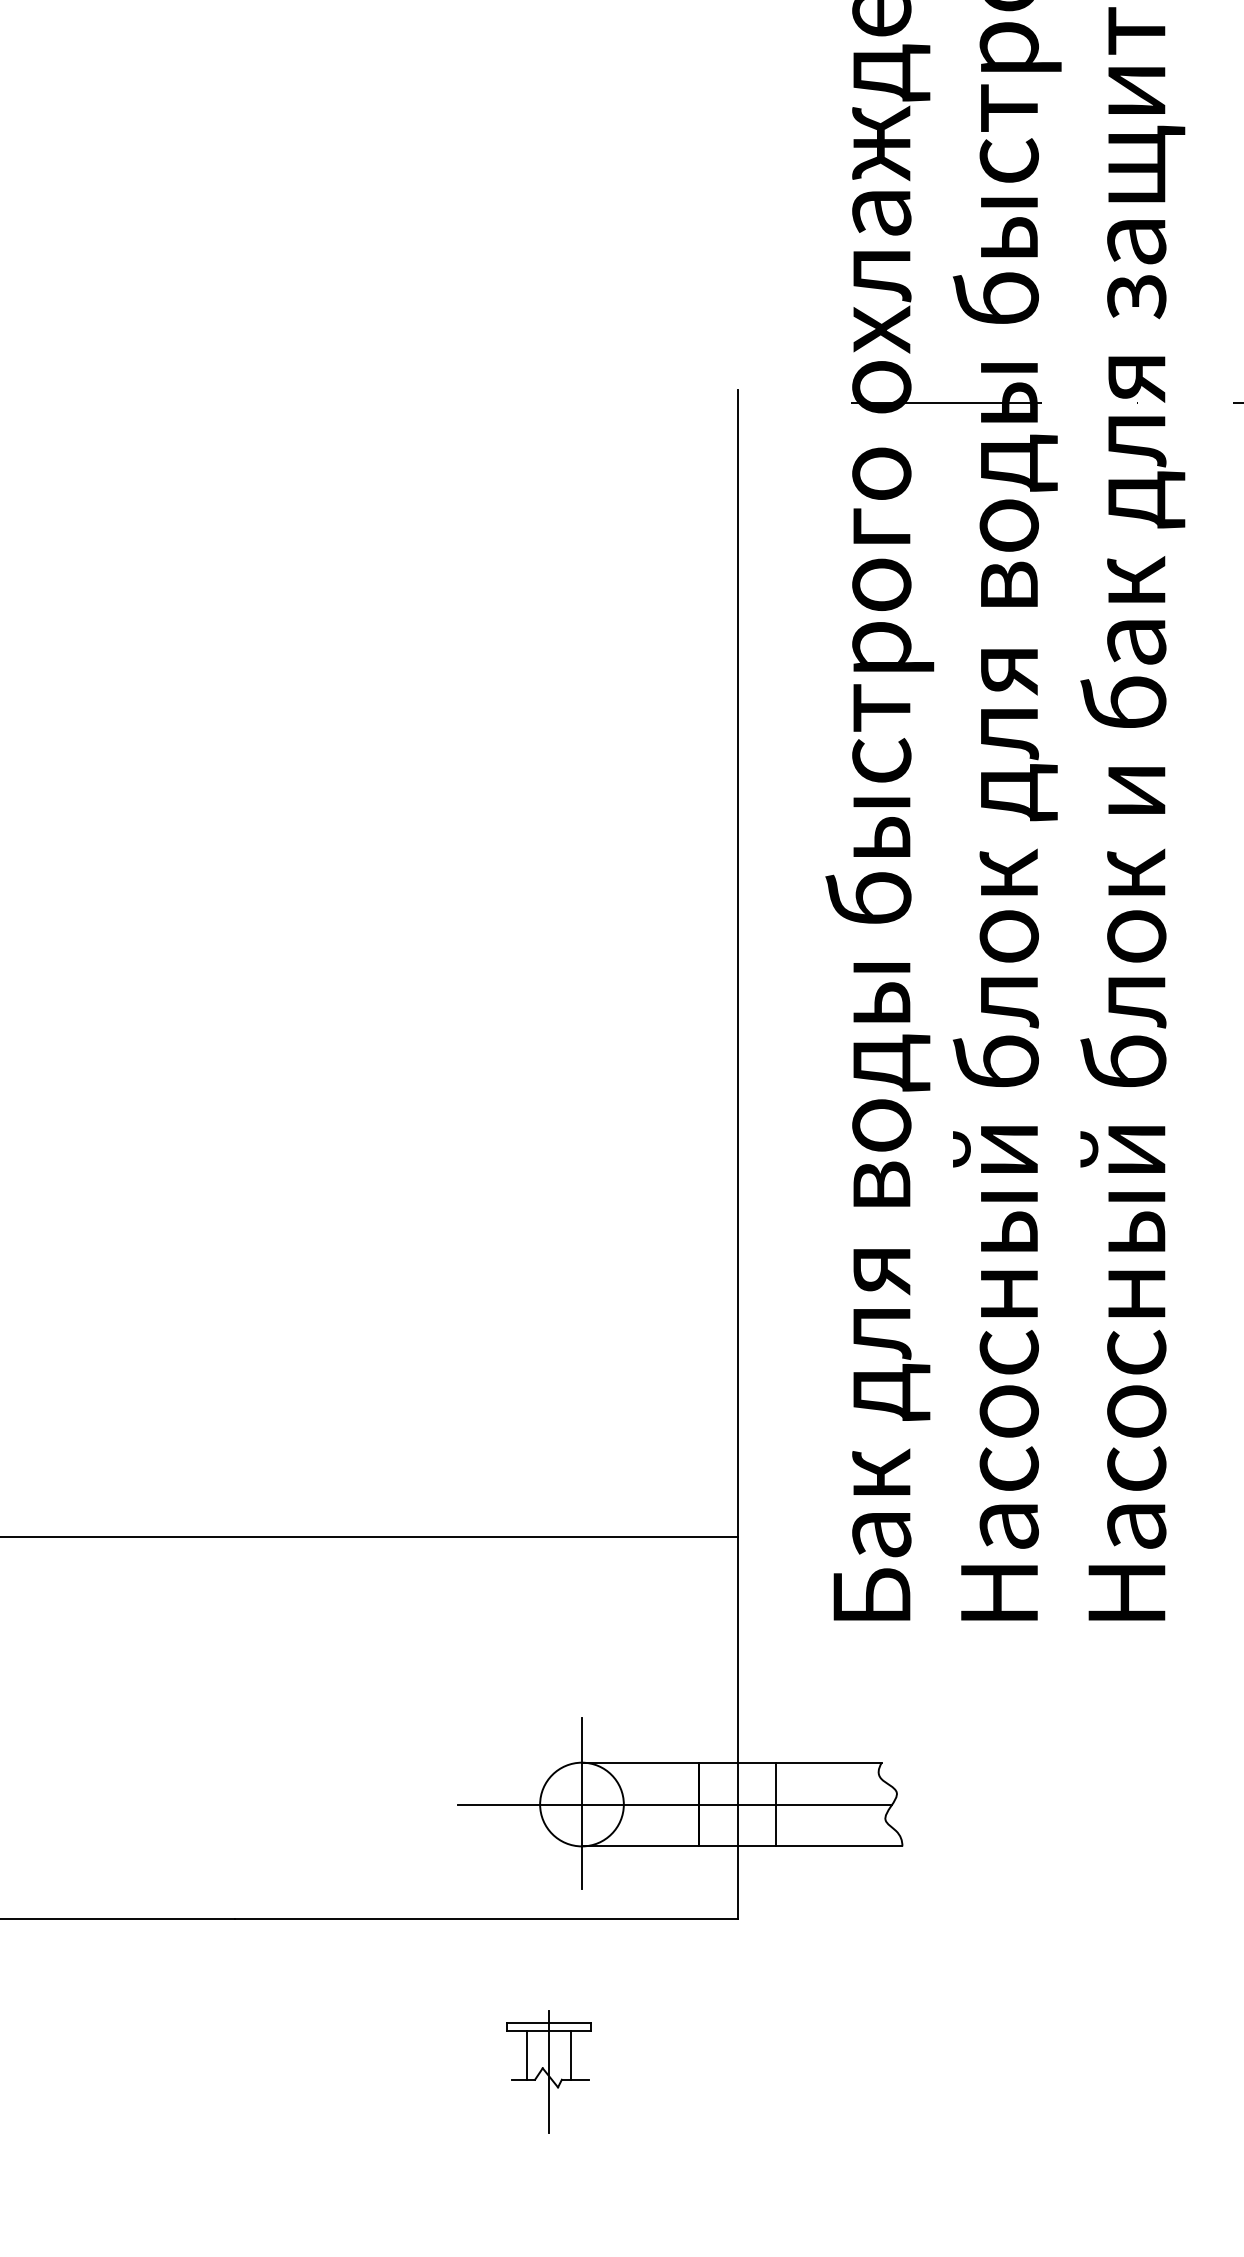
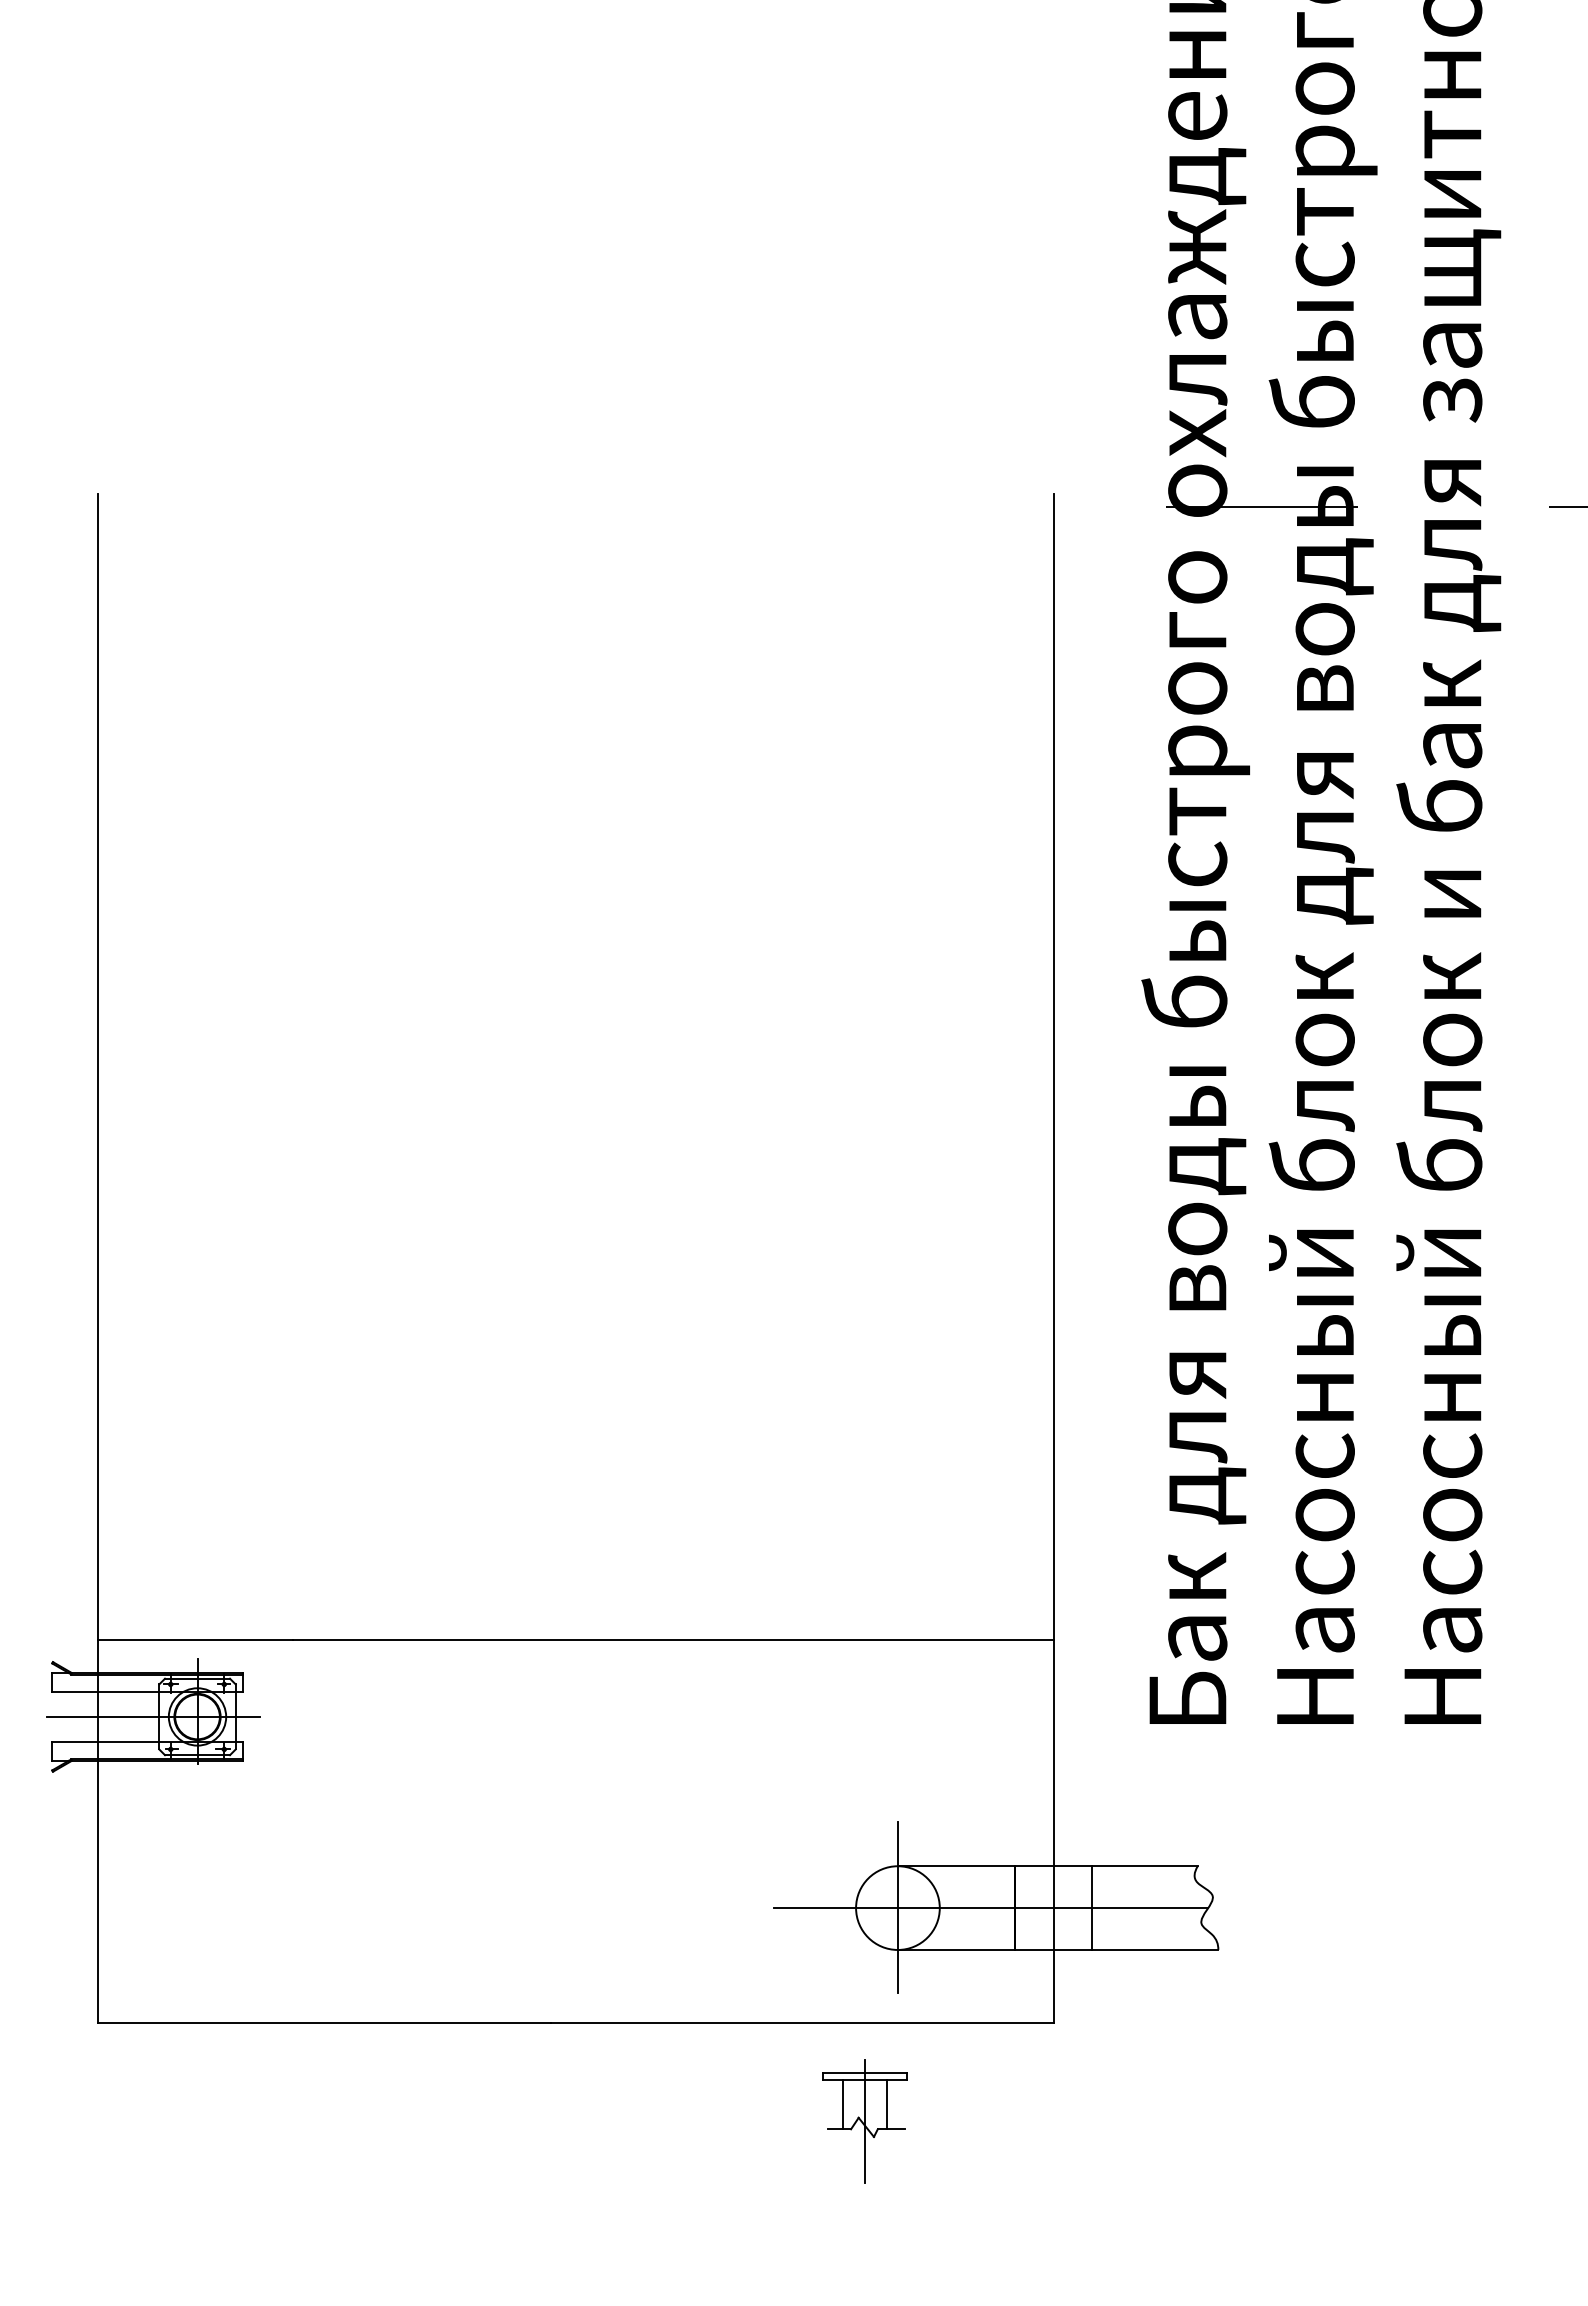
part: (548, 2071) -> (864, 2121), moved

